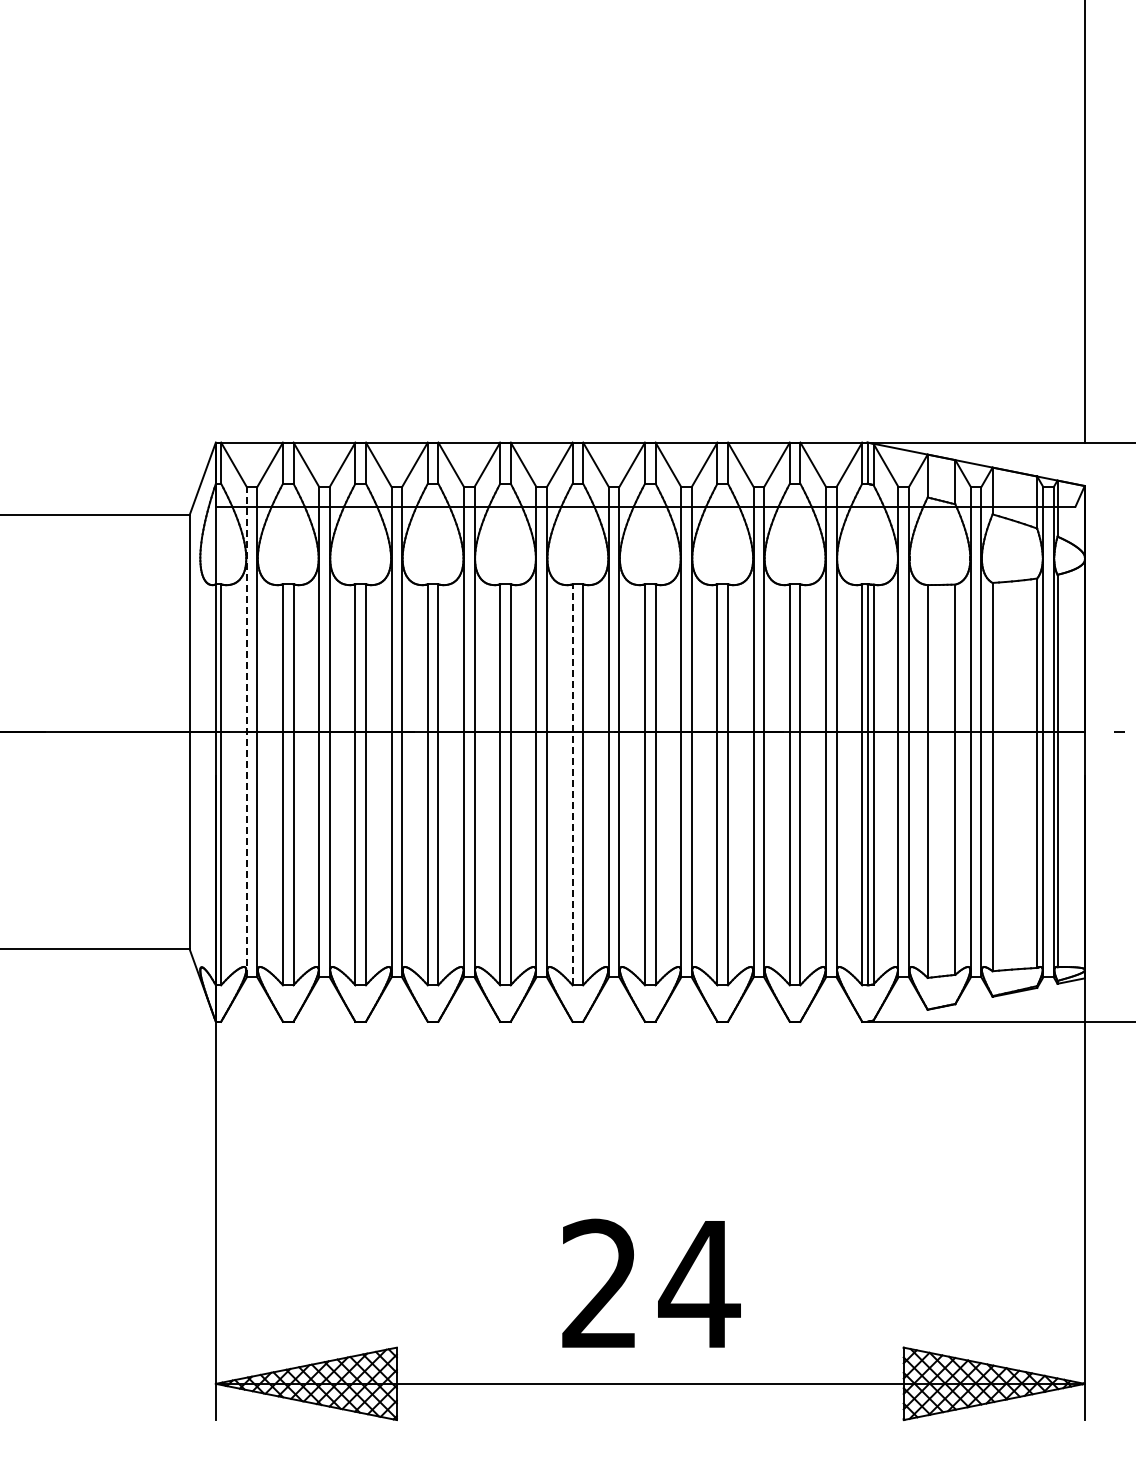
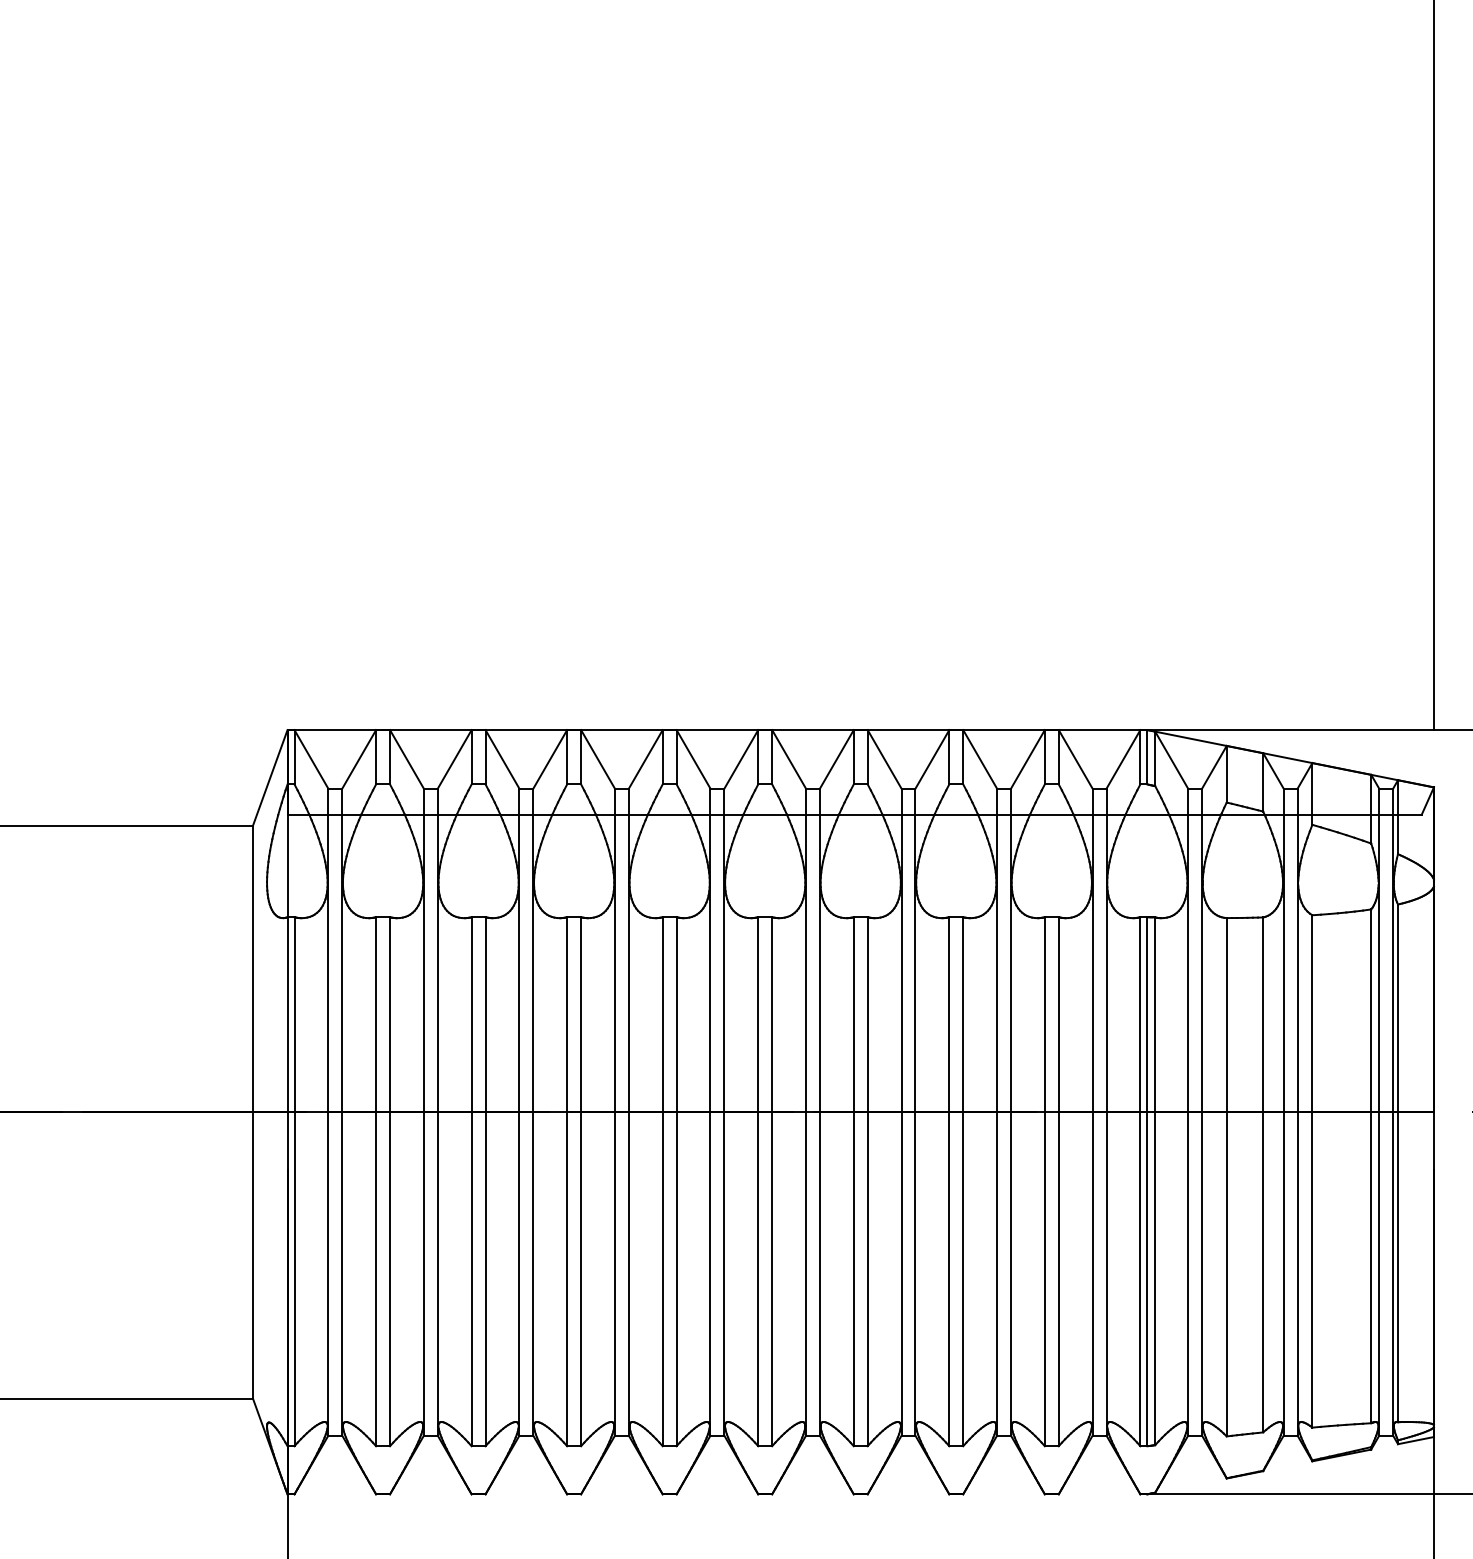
line: (246, 731) -> (327, 1111), dashed -> solid
line: (572, 784) -> (758, 1181), dashed -> solid

